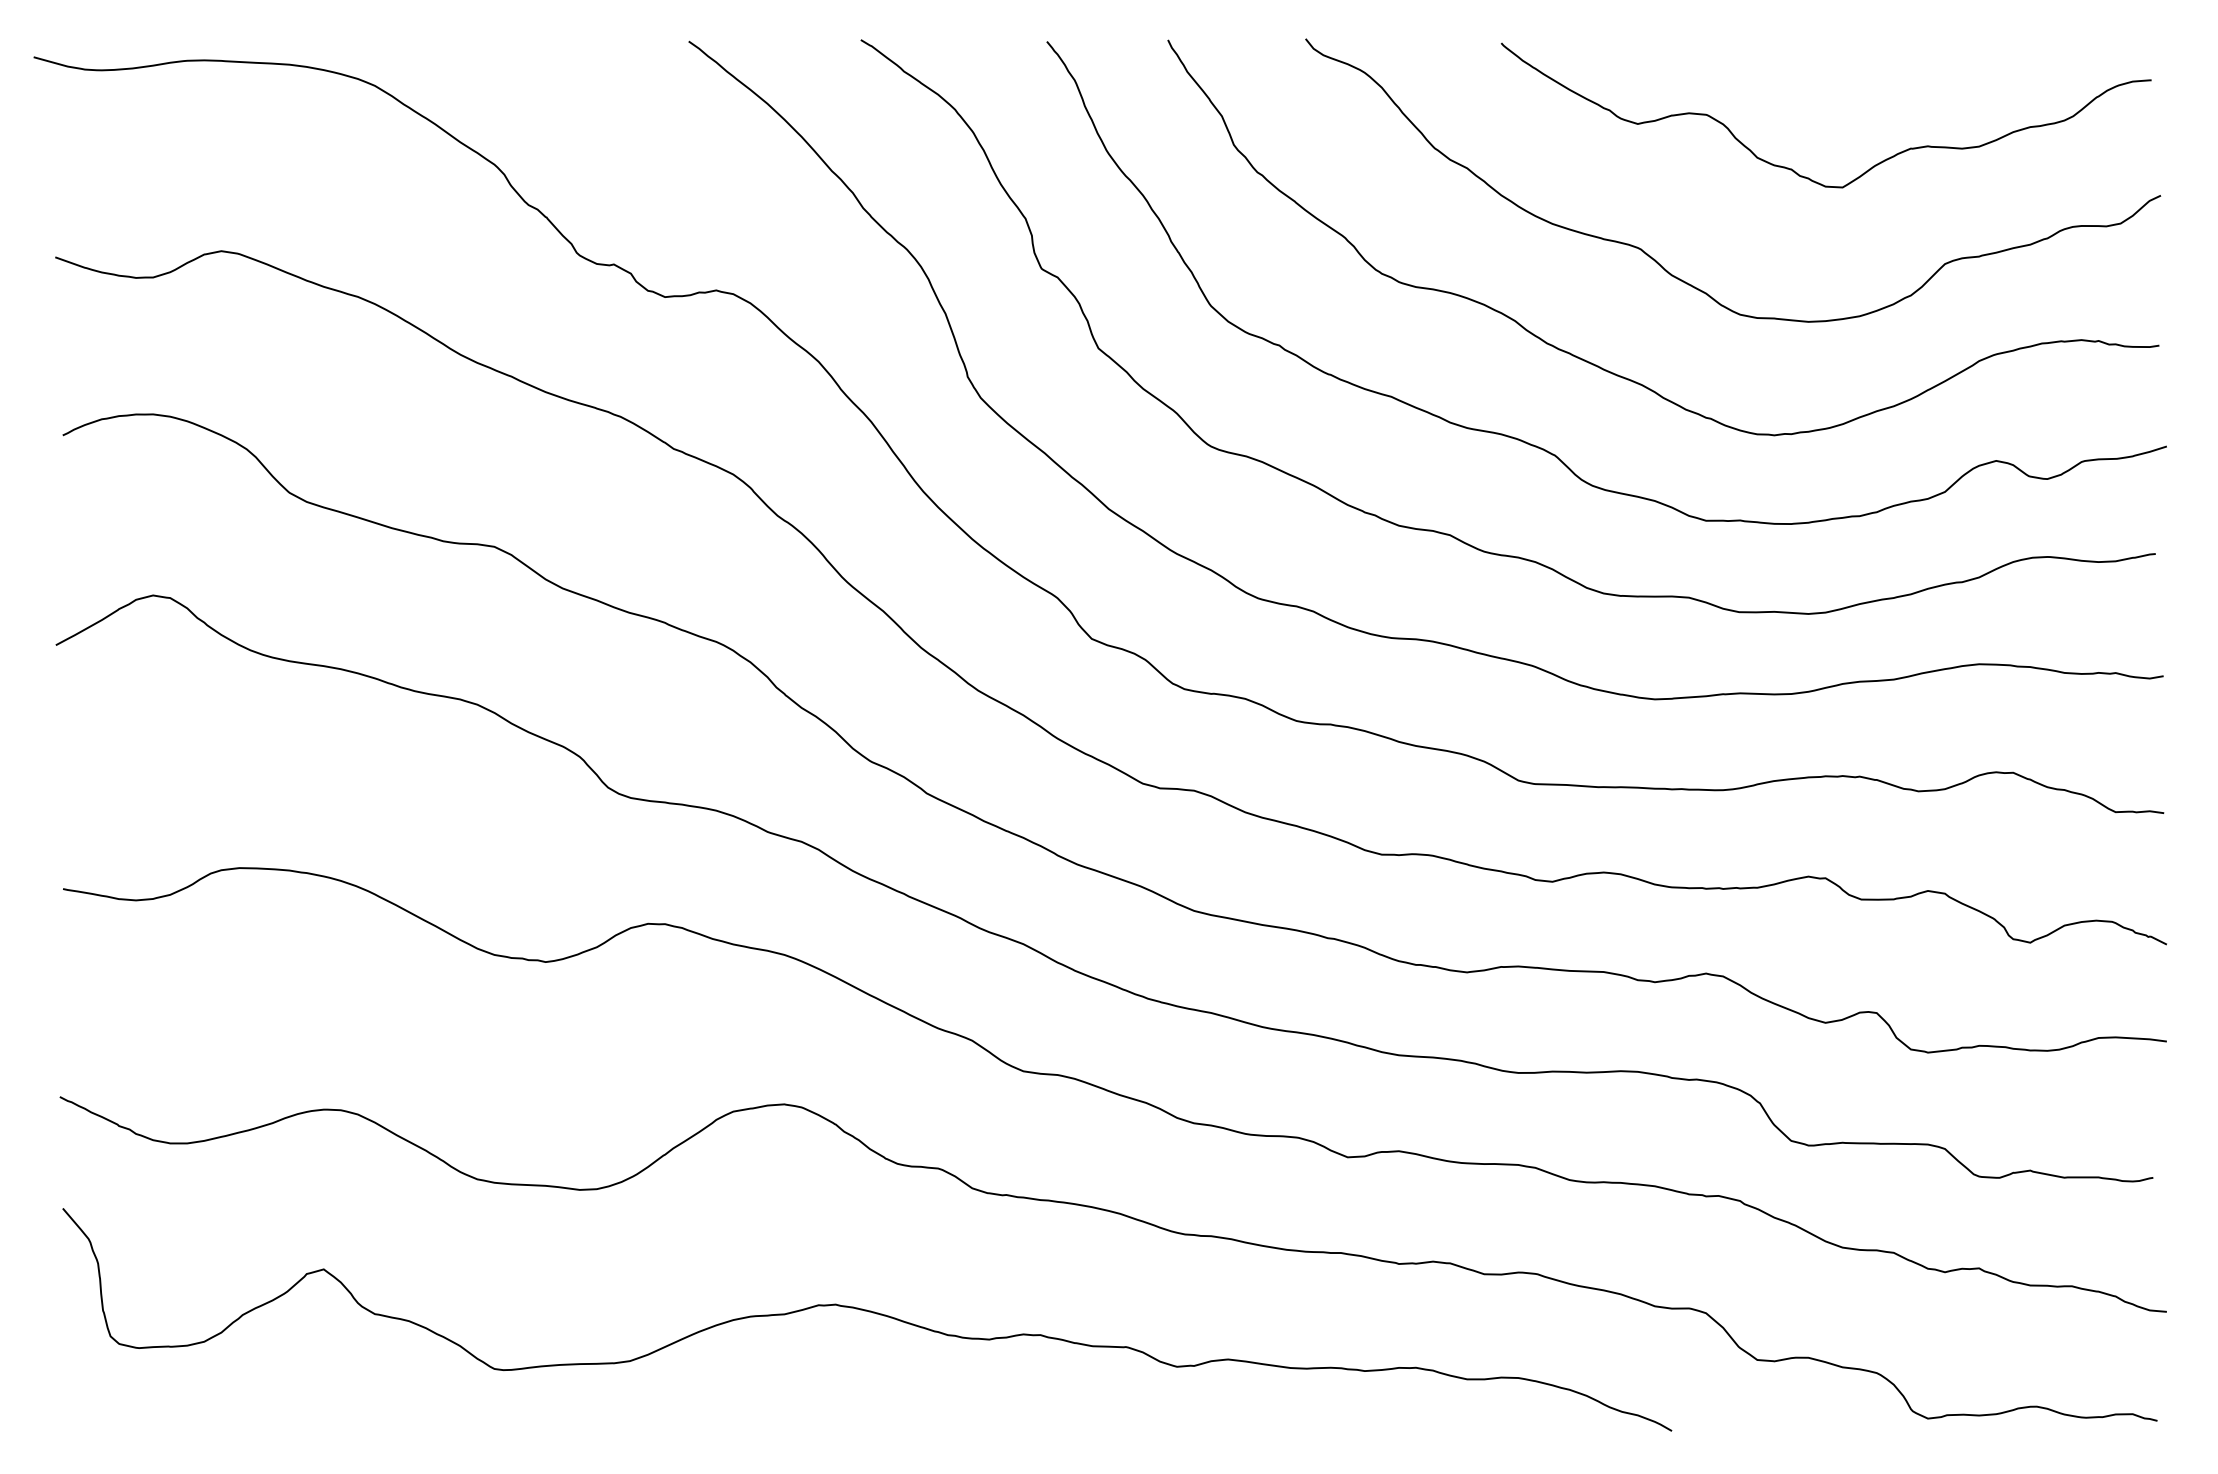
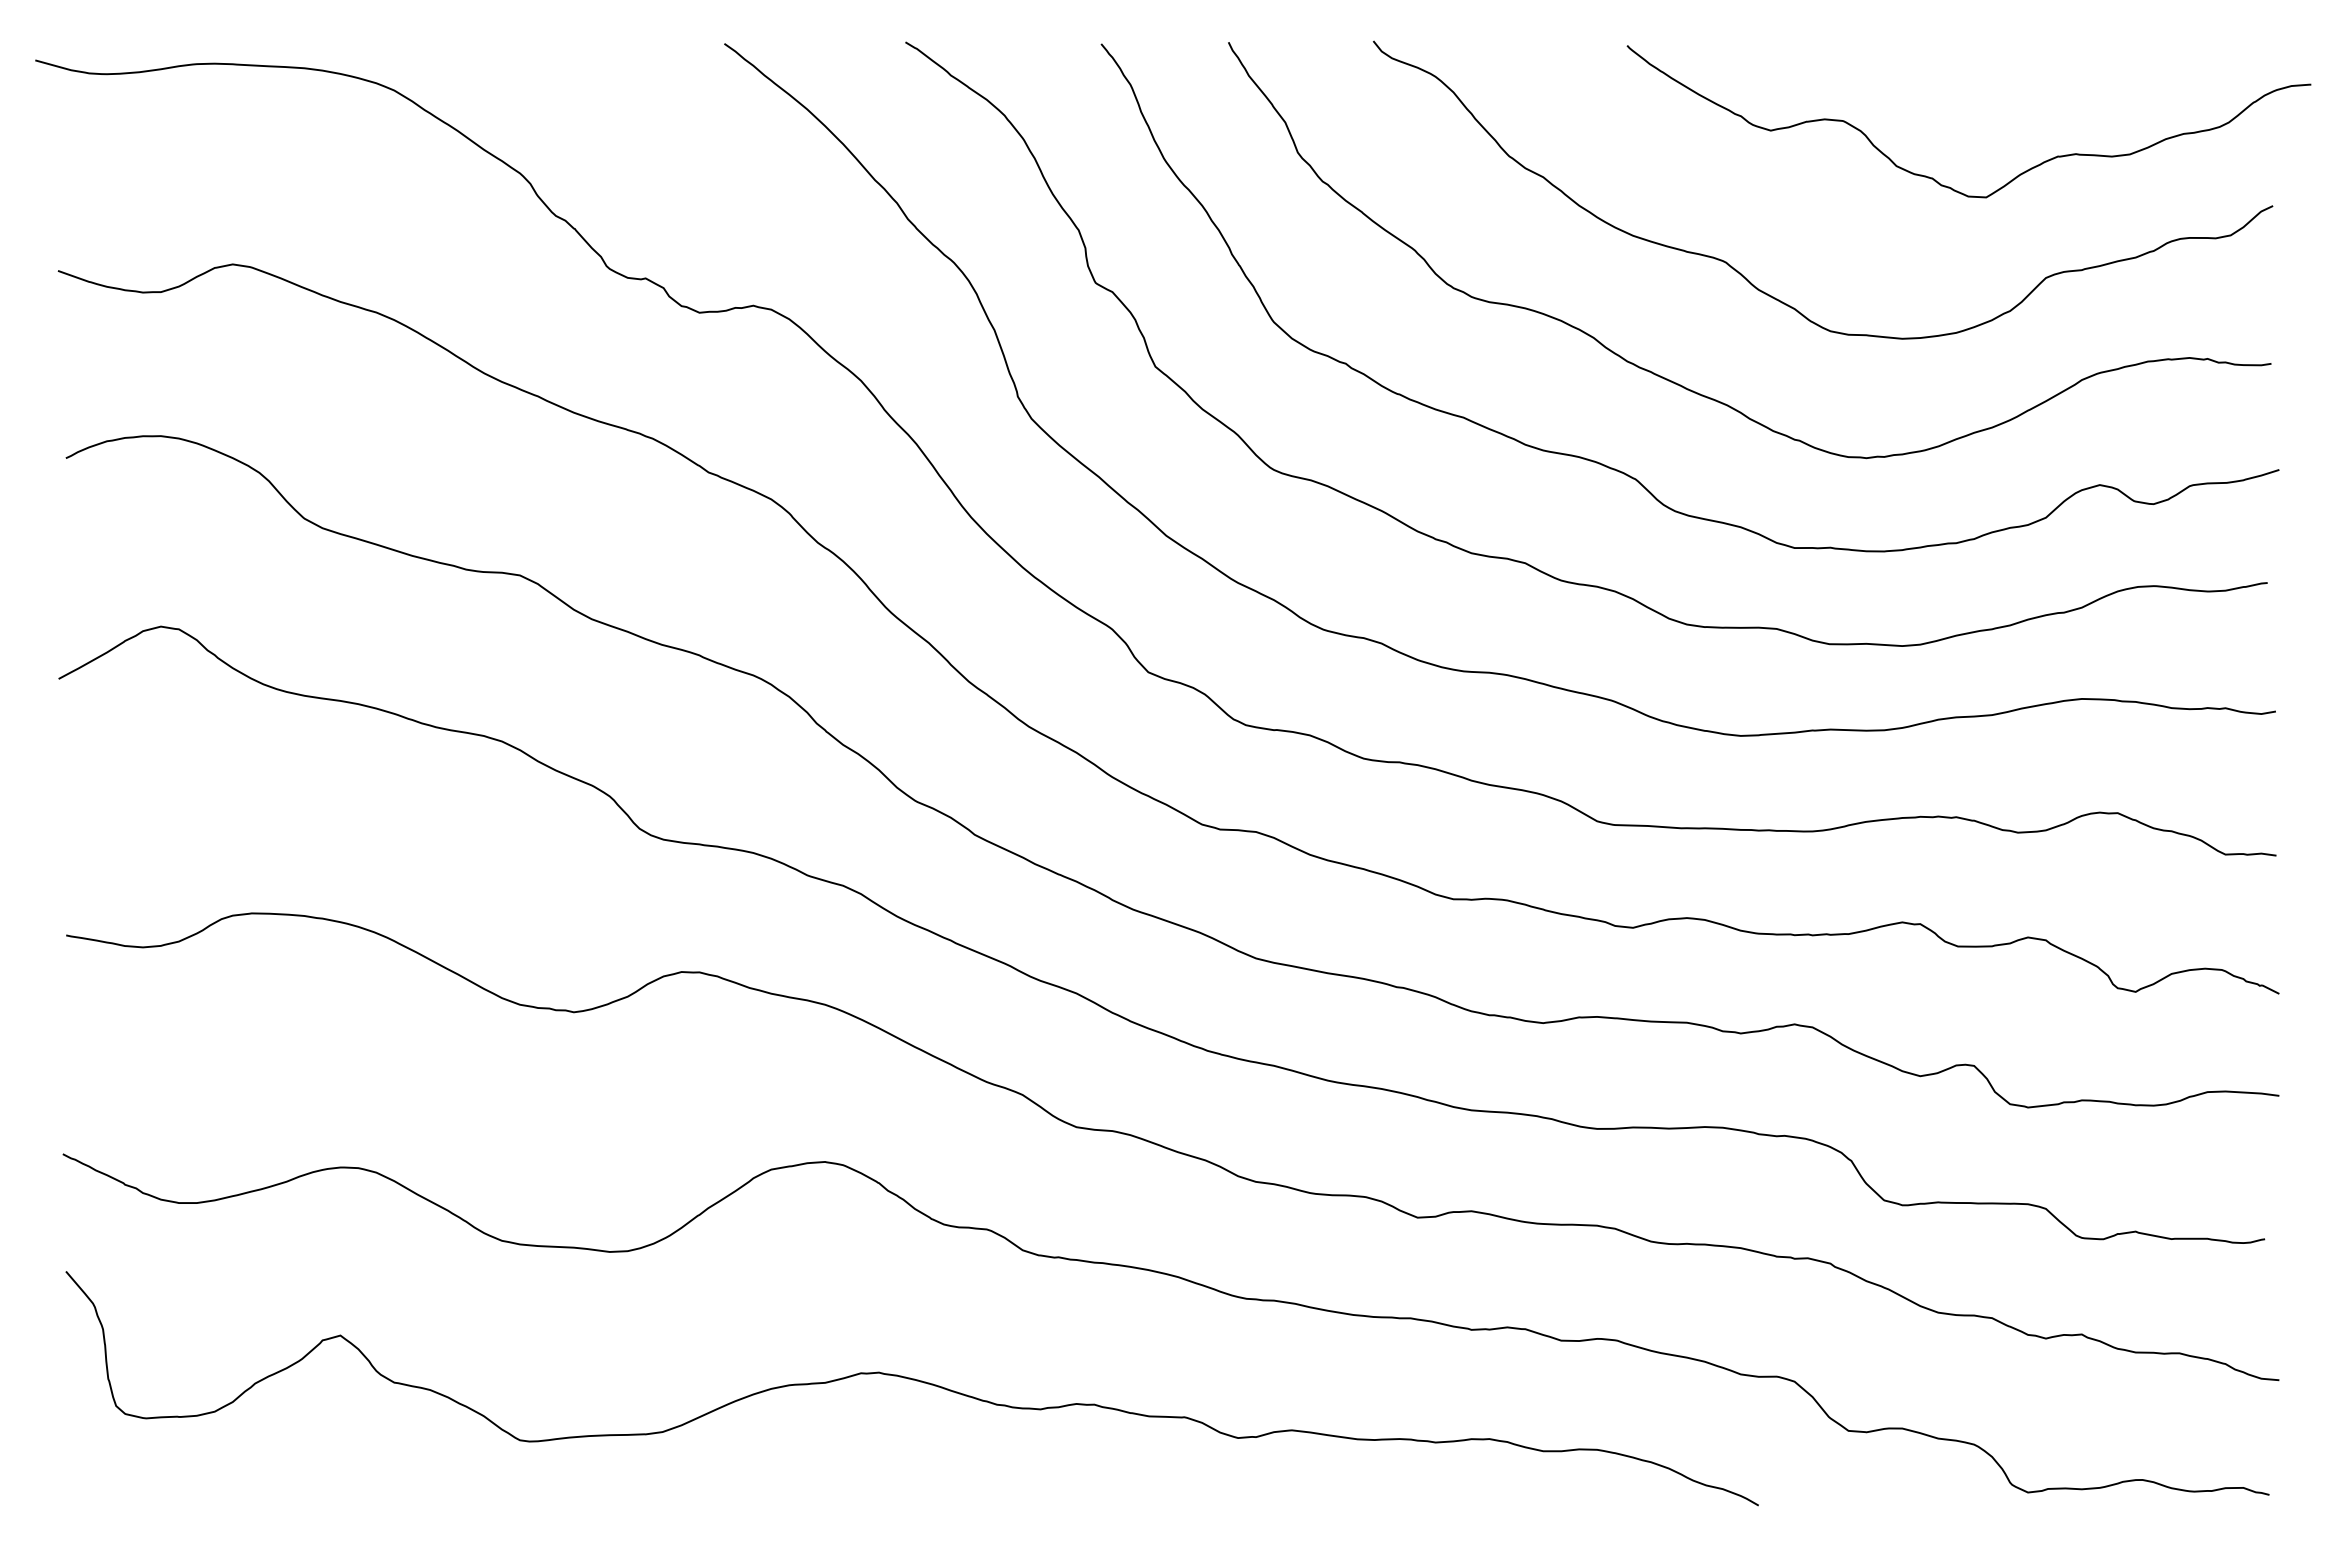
curve: (1793, 169) -> (1934, 178), moved

